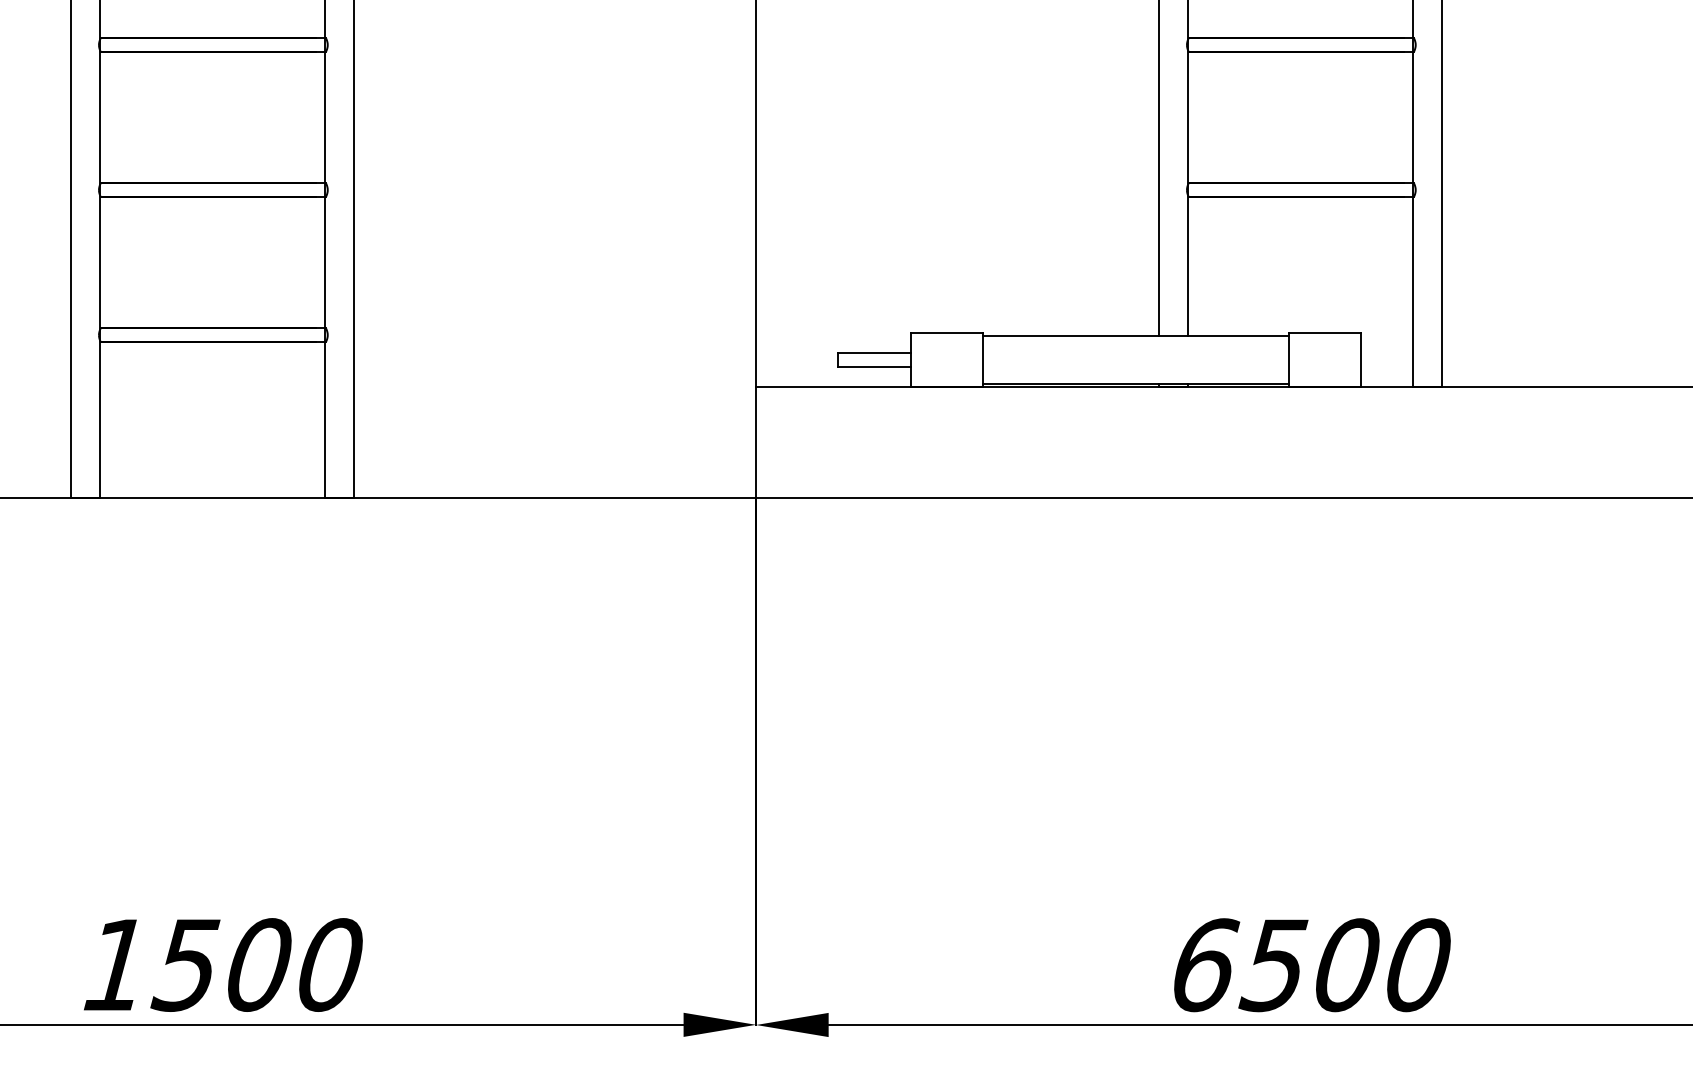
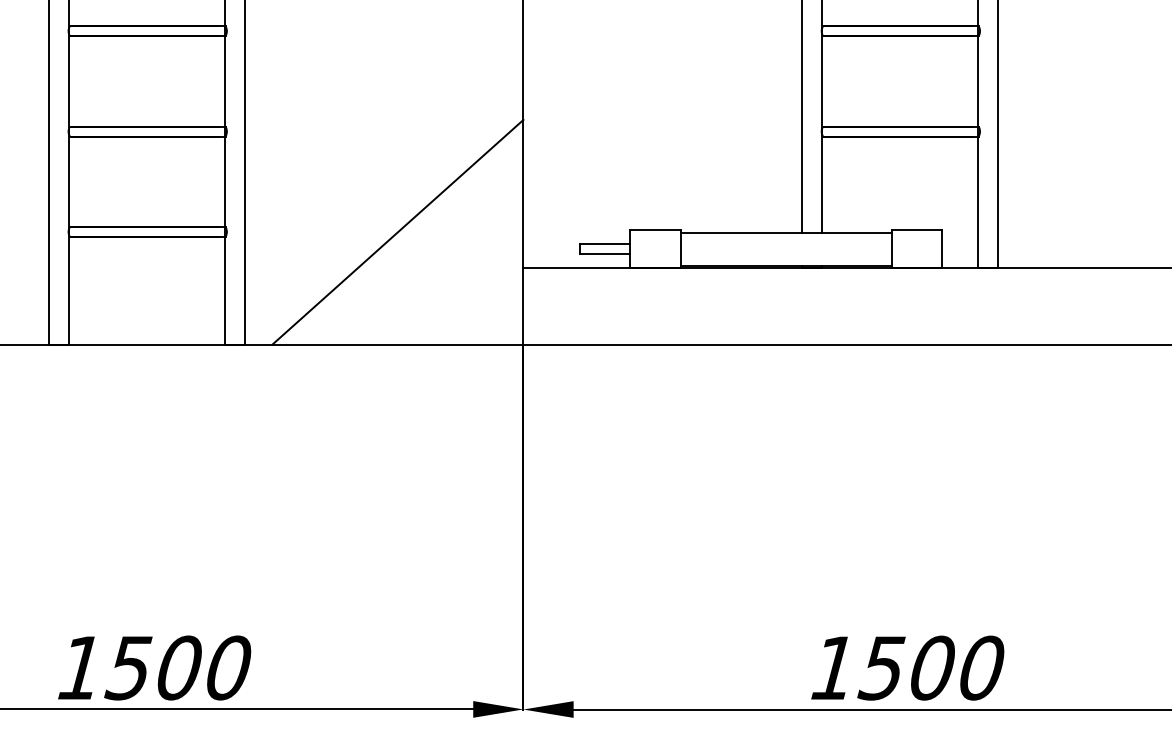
line: (574, 334) -> (397, 231), added
text: (1205, 964) -> (834, 667), 6500 -> 1500

